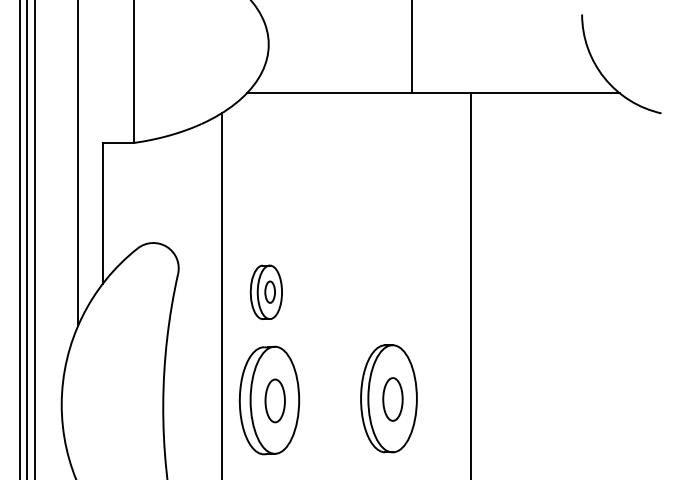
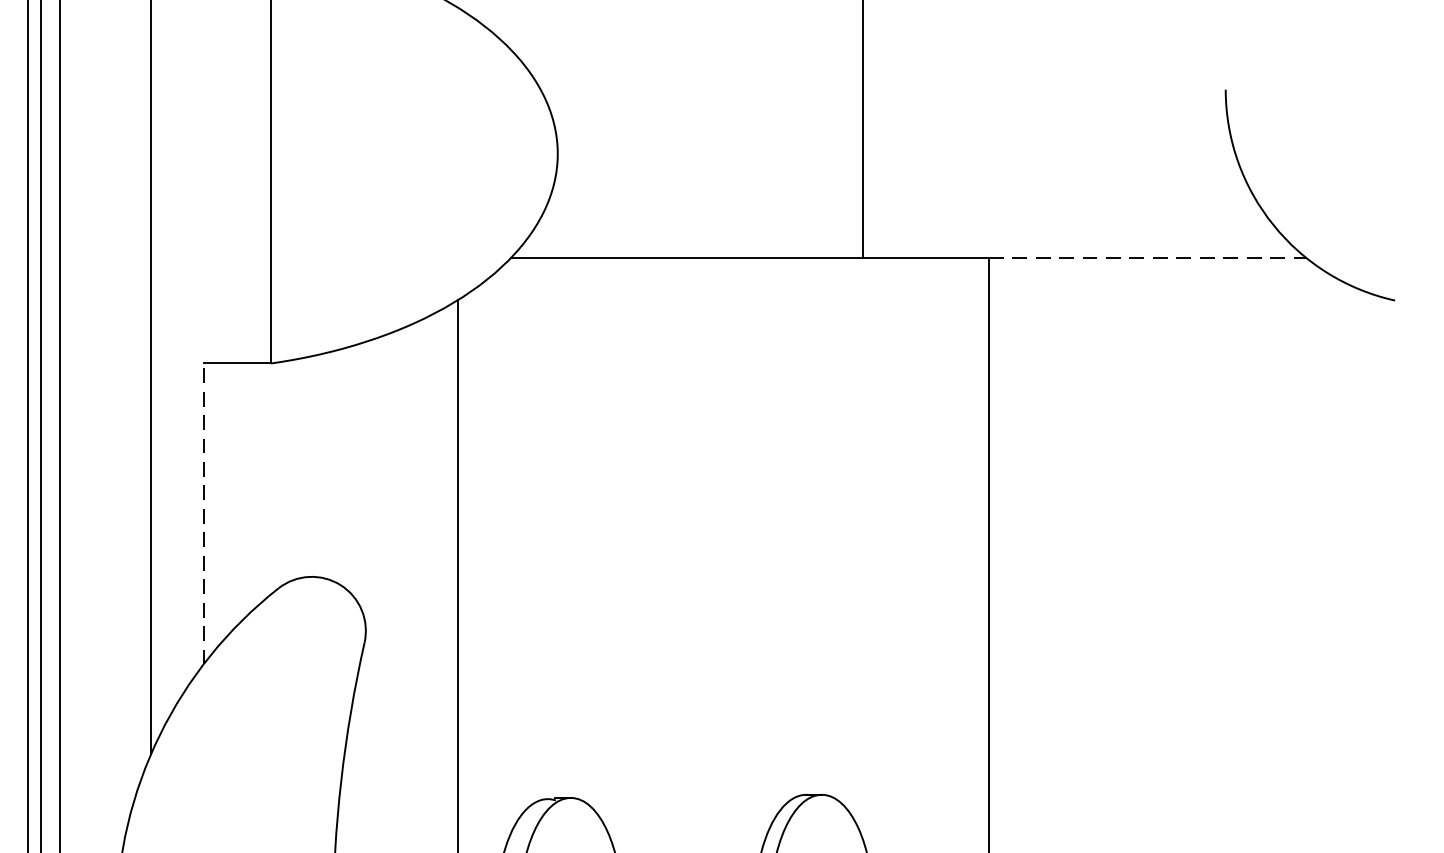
line: (545, 93) -> (1147, 258), solid -> dashed
line: (102, 213) -> (203, 513), solid -> dashed
part: (265, 291) -> (550, 680), removed

